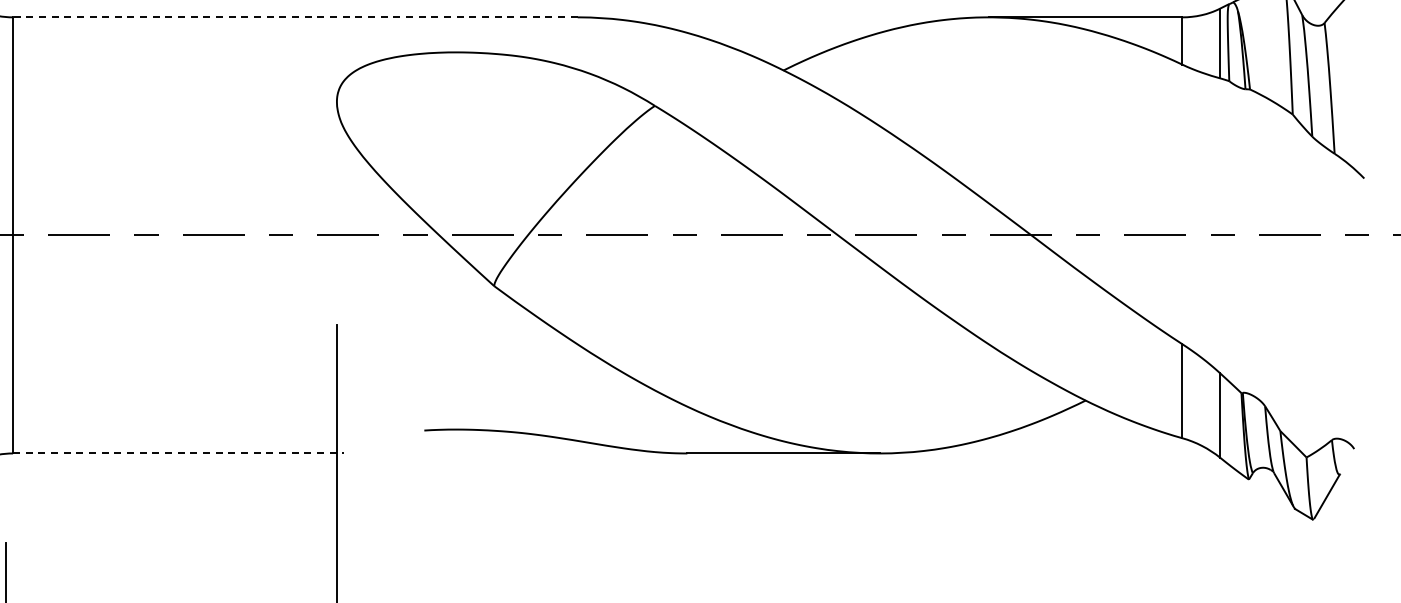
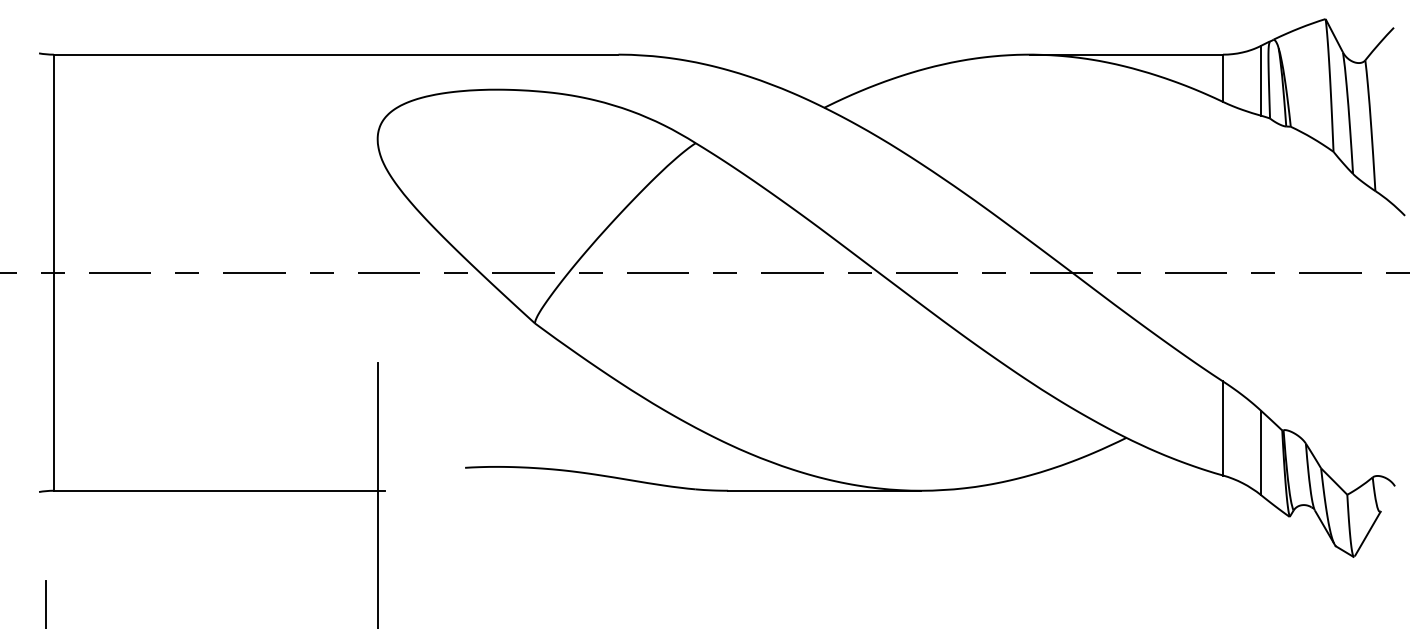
line: (294, 17) -> (335, 54), dashed -> solid
line: (178, 453) -> (219, 490), dashed -> solid

